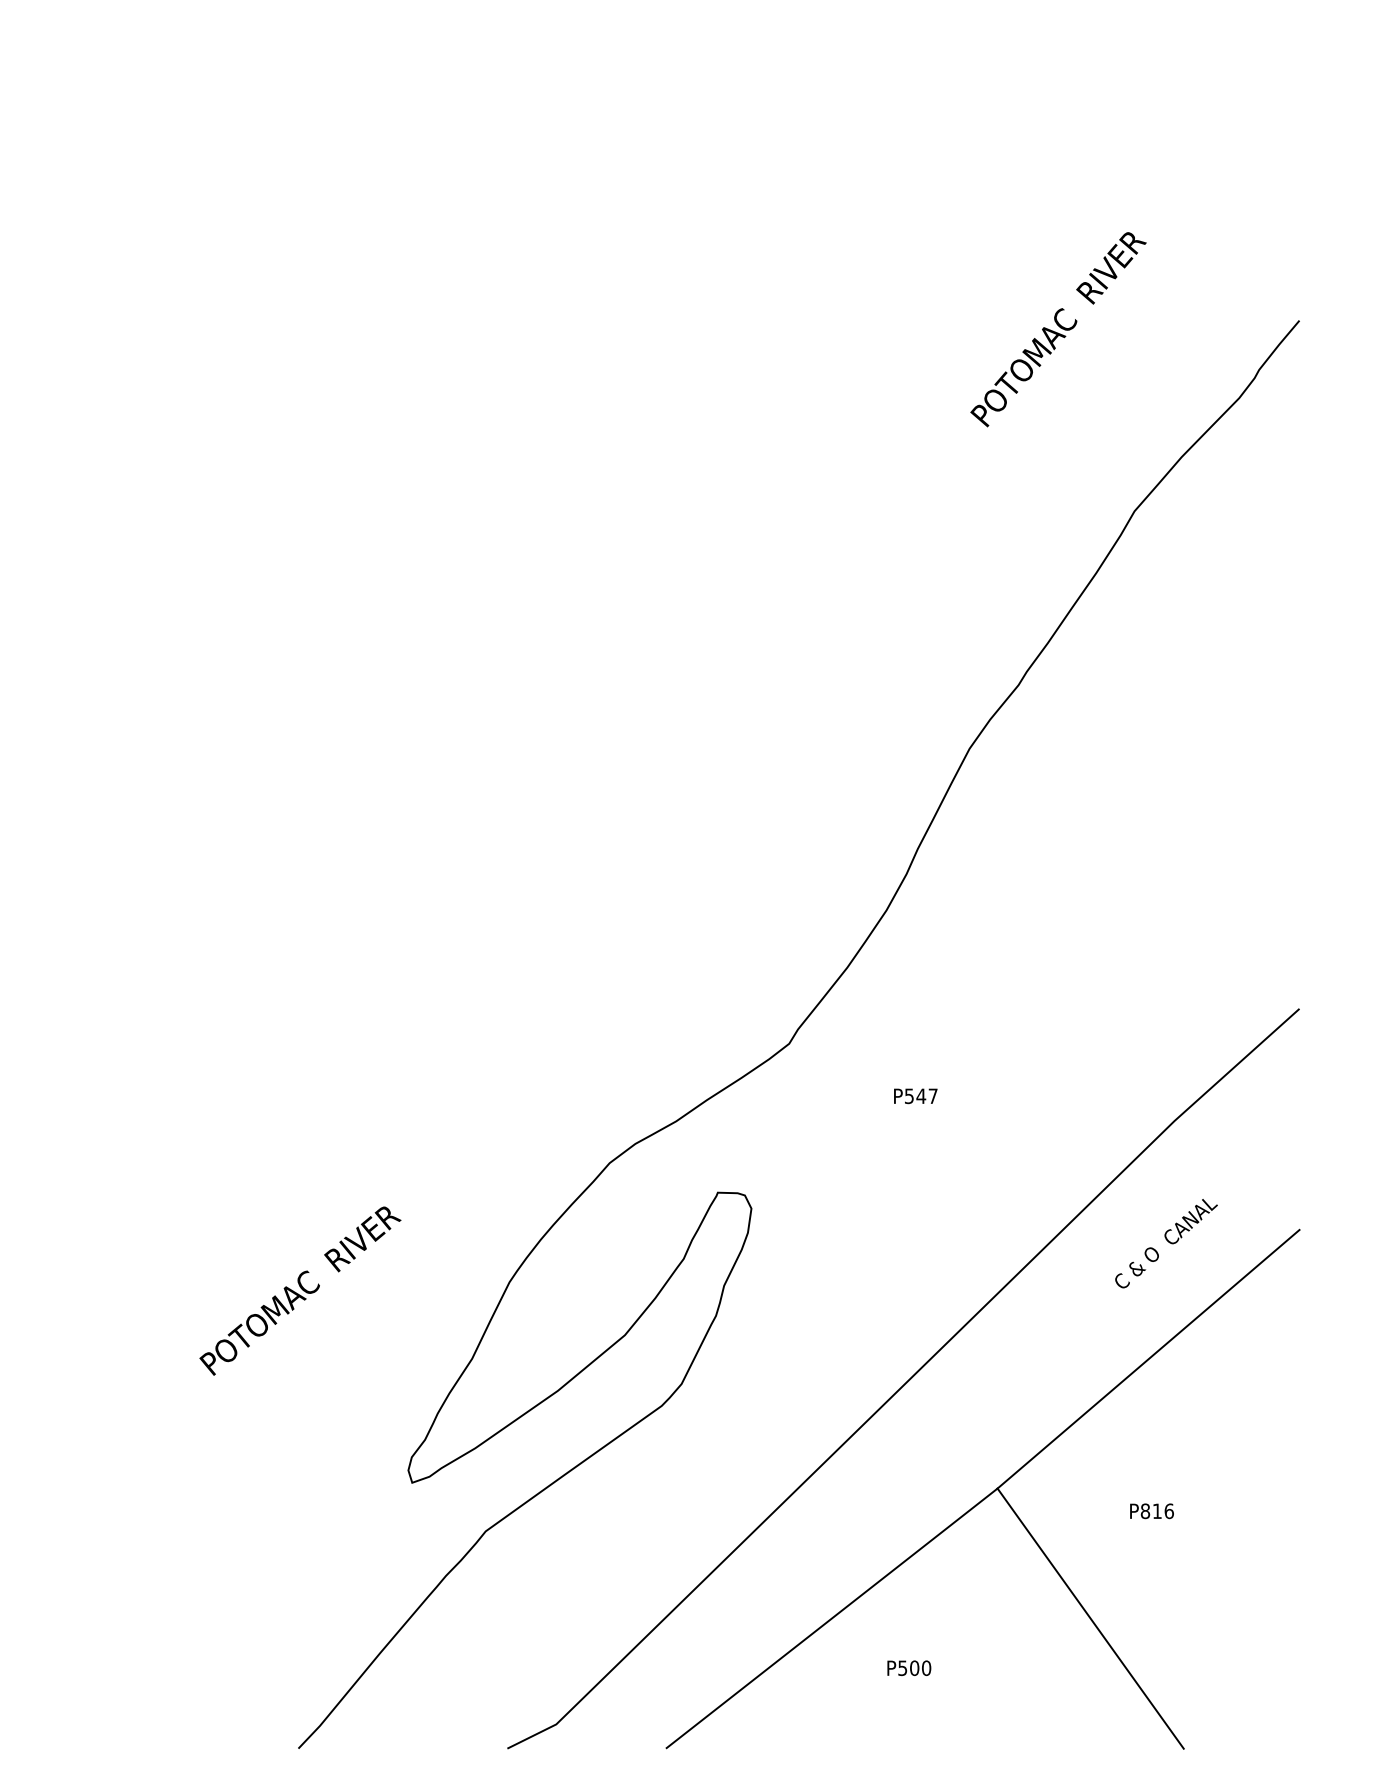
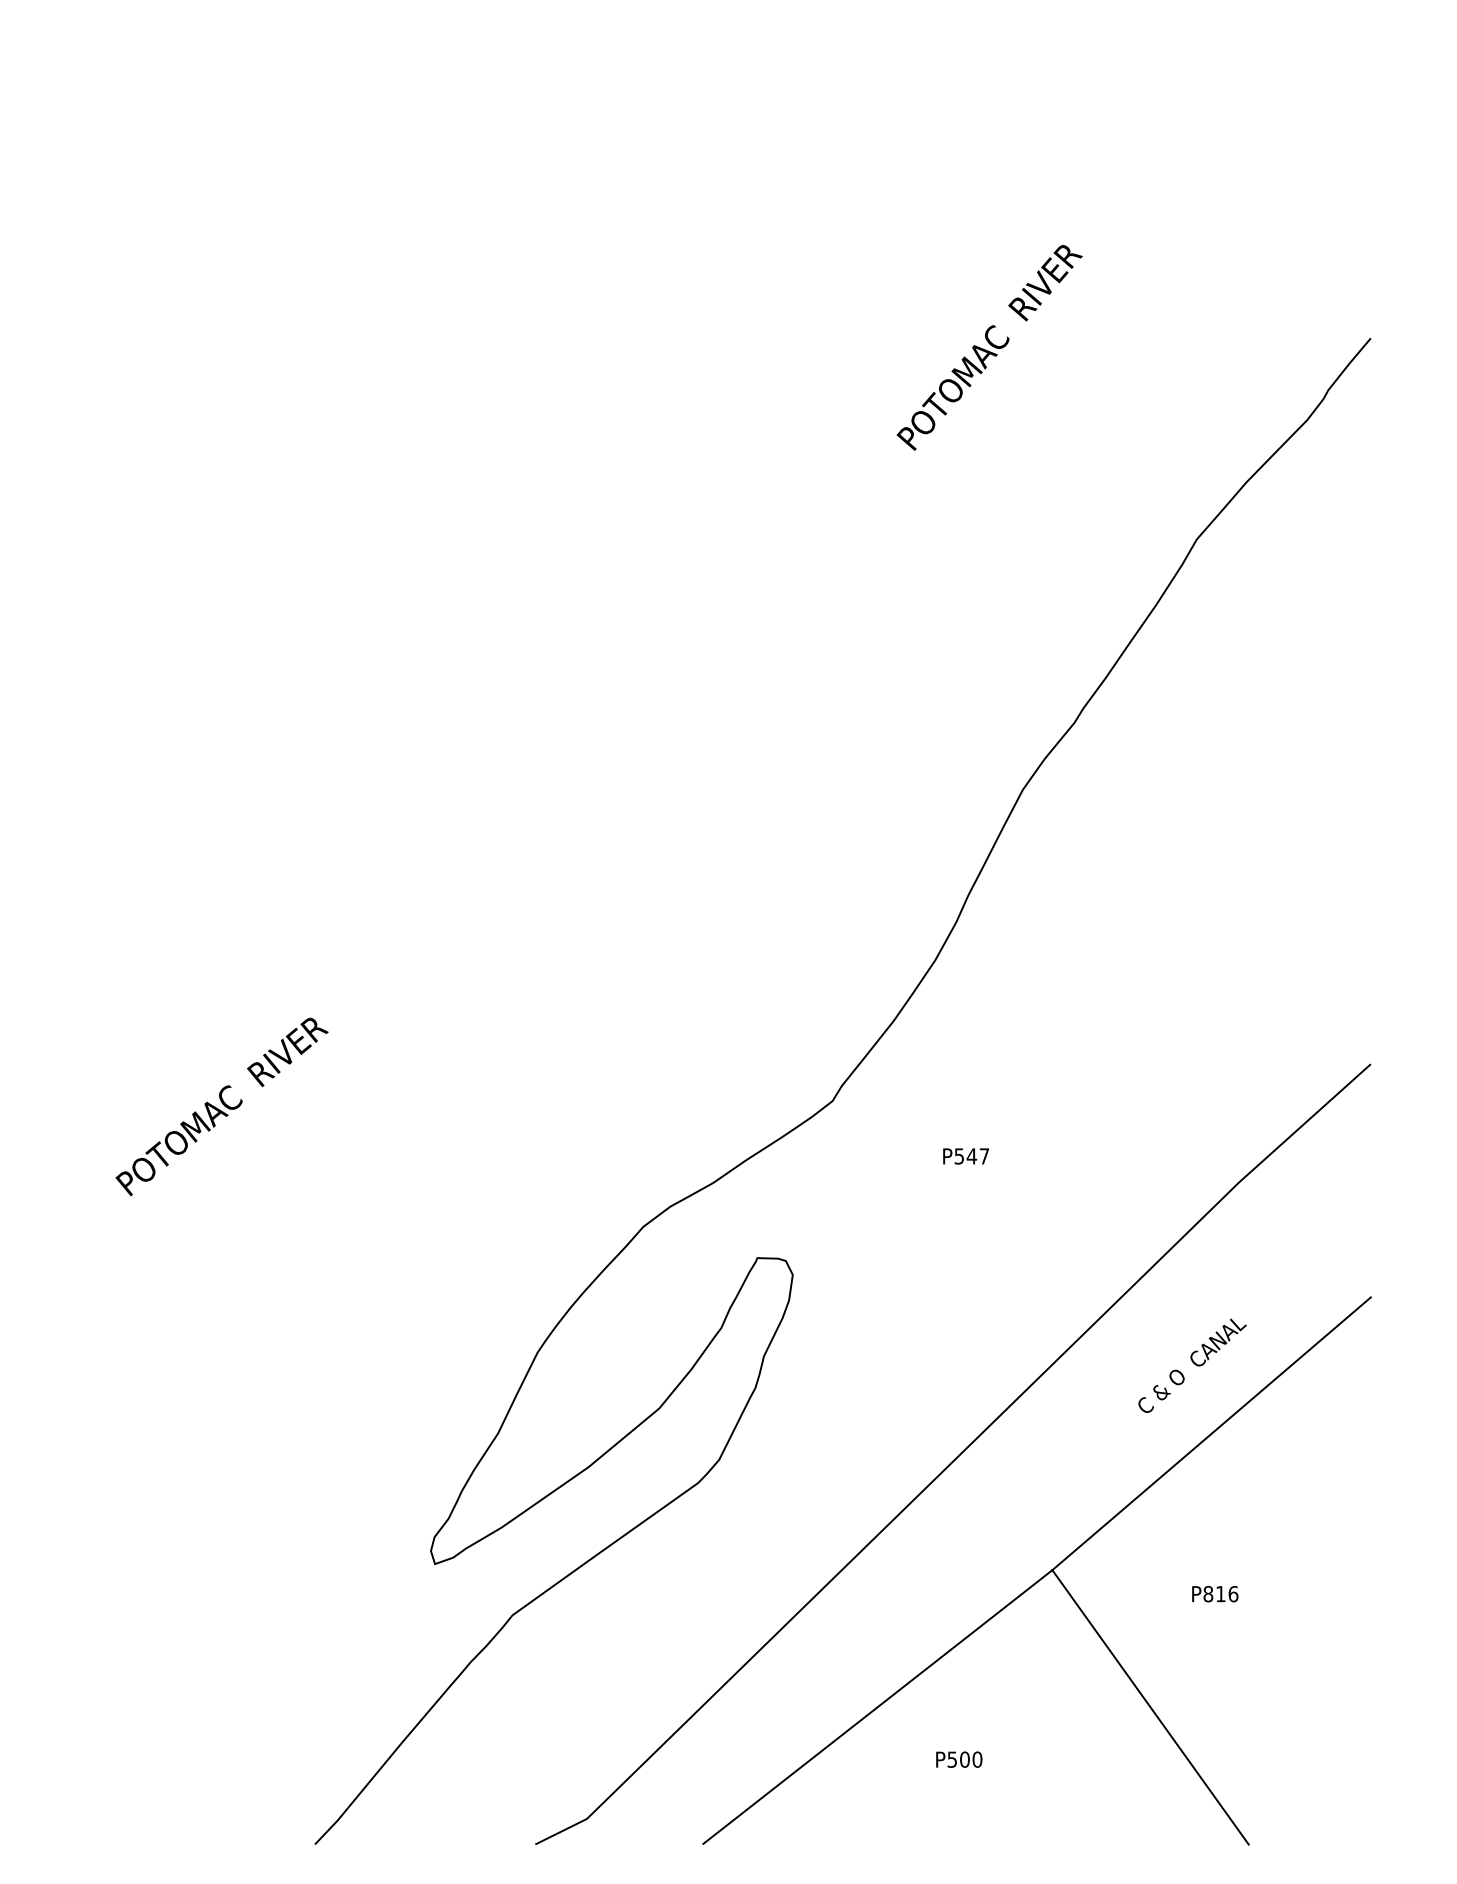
text: (1058, 329) -> (989, 347), moved
text: (1166, 1243) -> (1192, 1365), moved
text: (299, 1290) -> (221, 1106), moved

